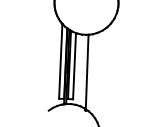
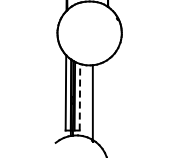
line: (74, 65) -> (79, 96), solid -> dashed

